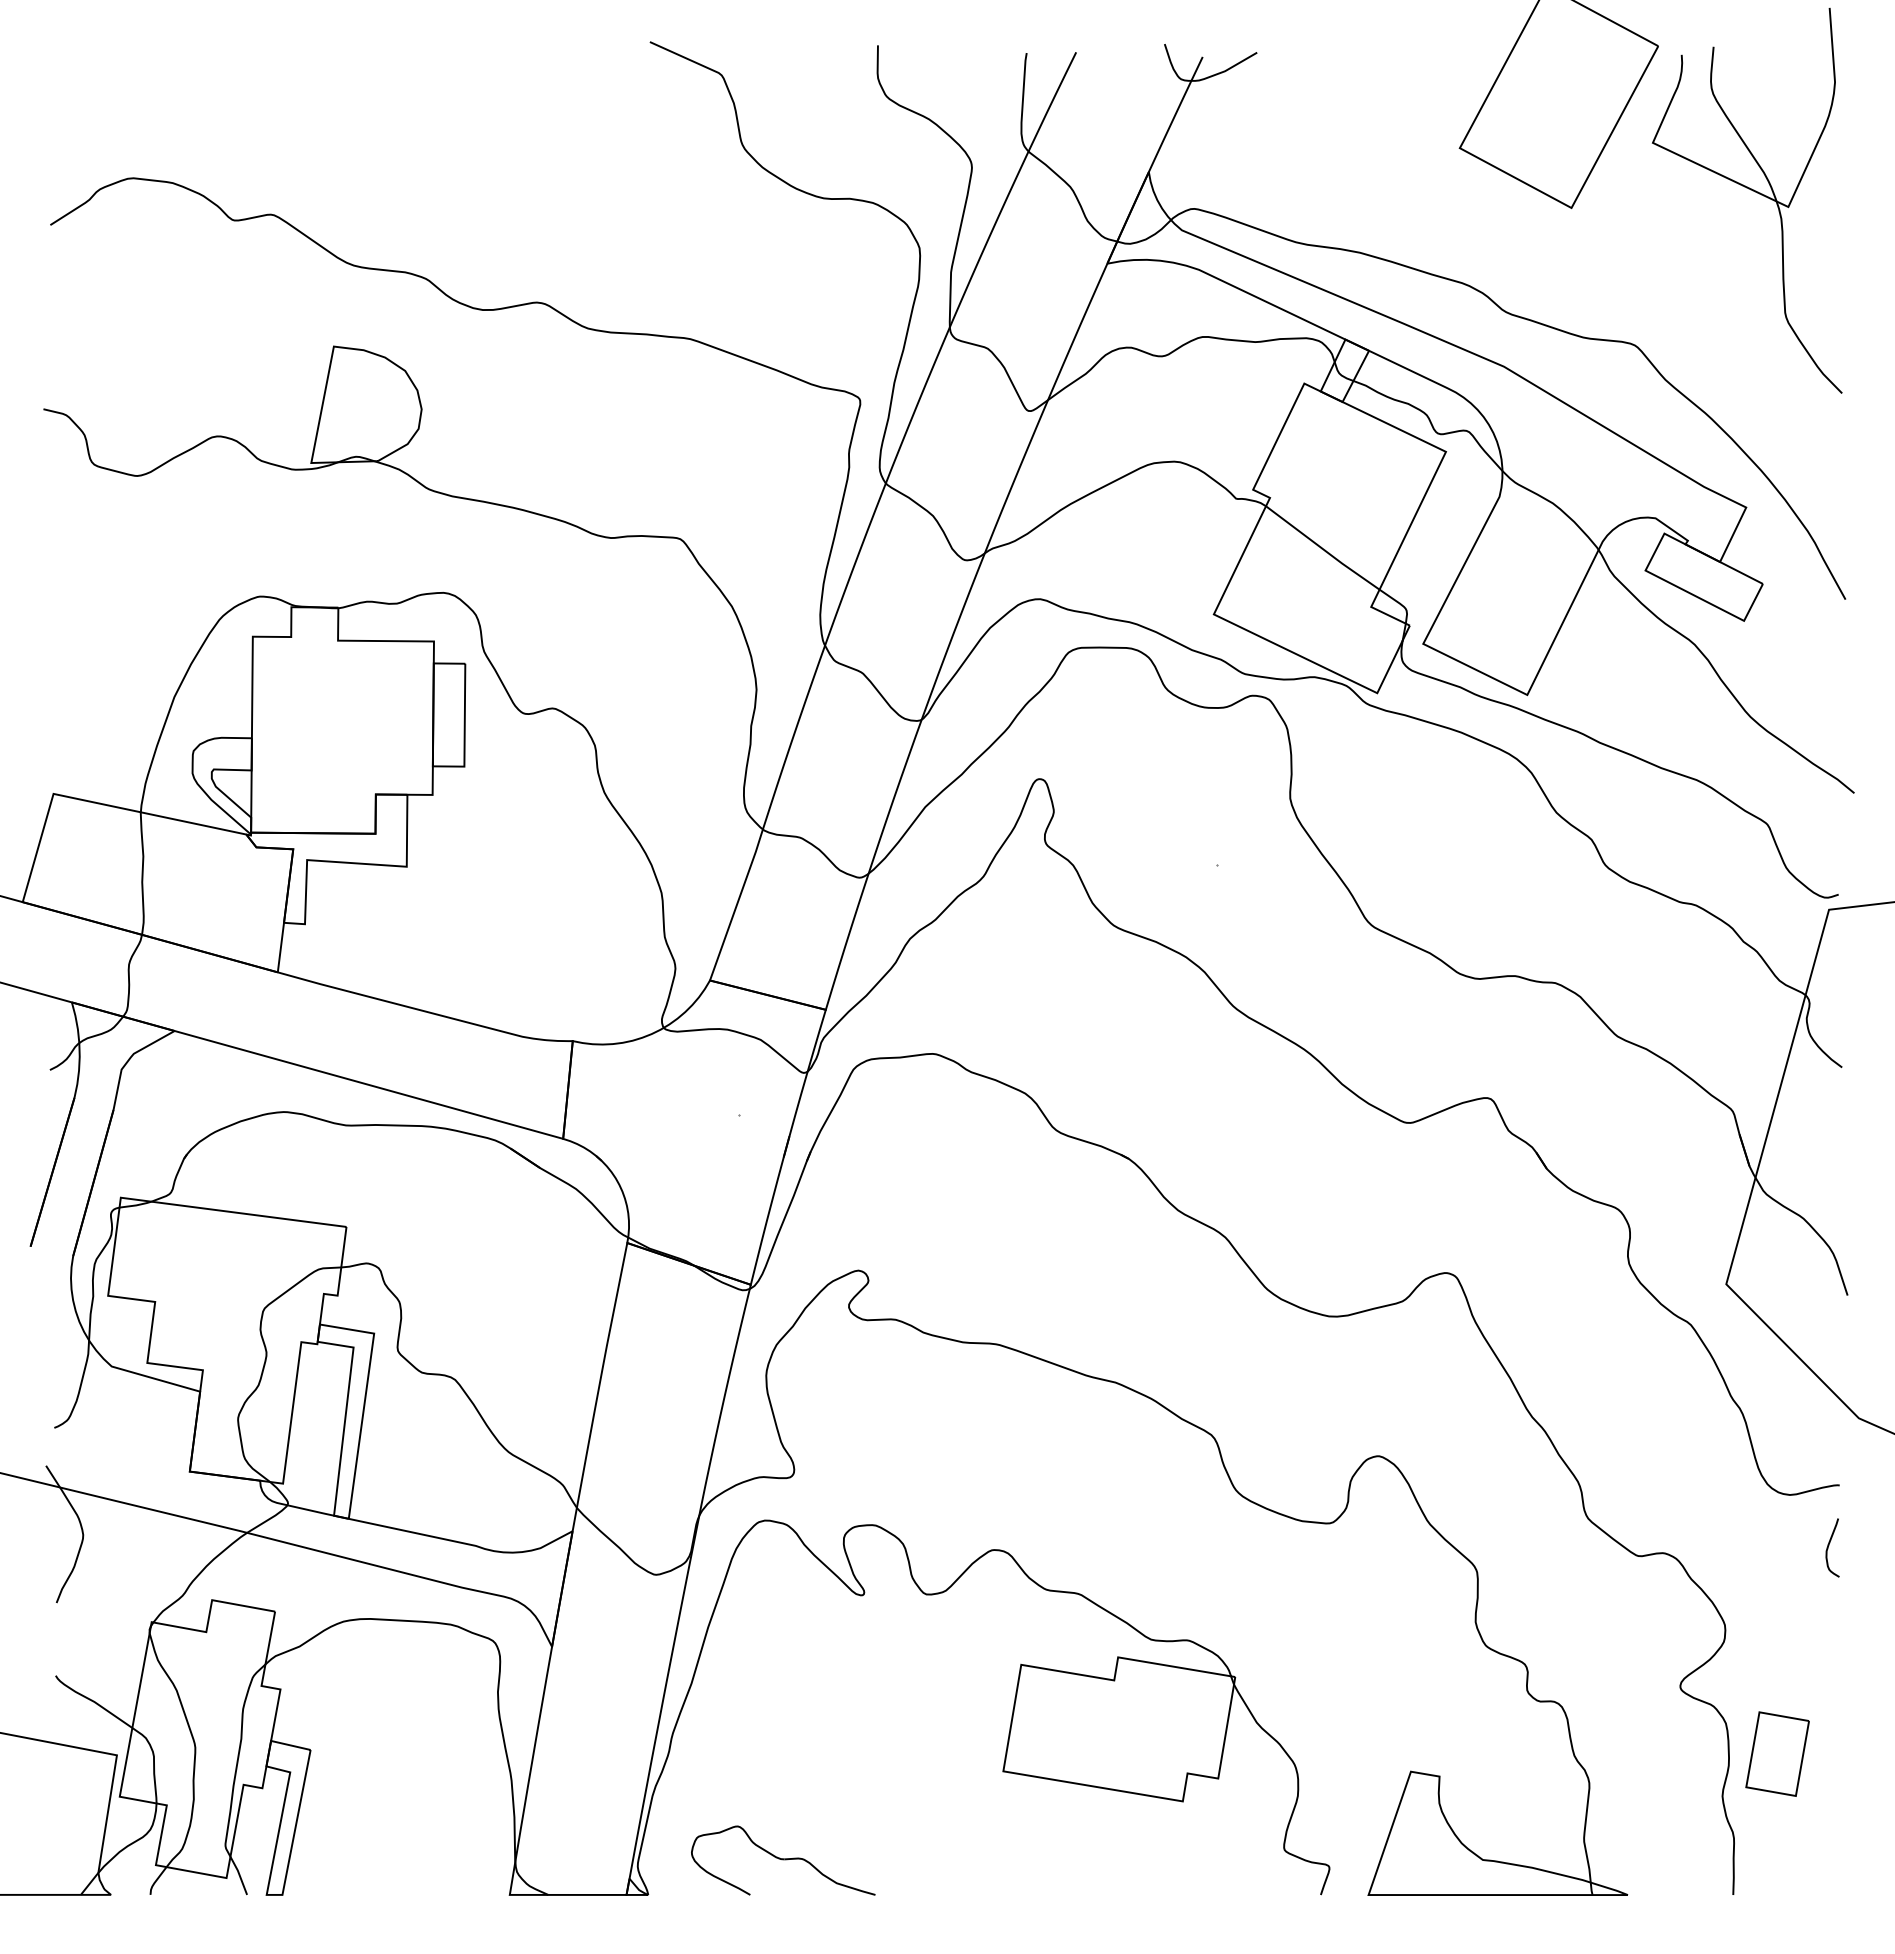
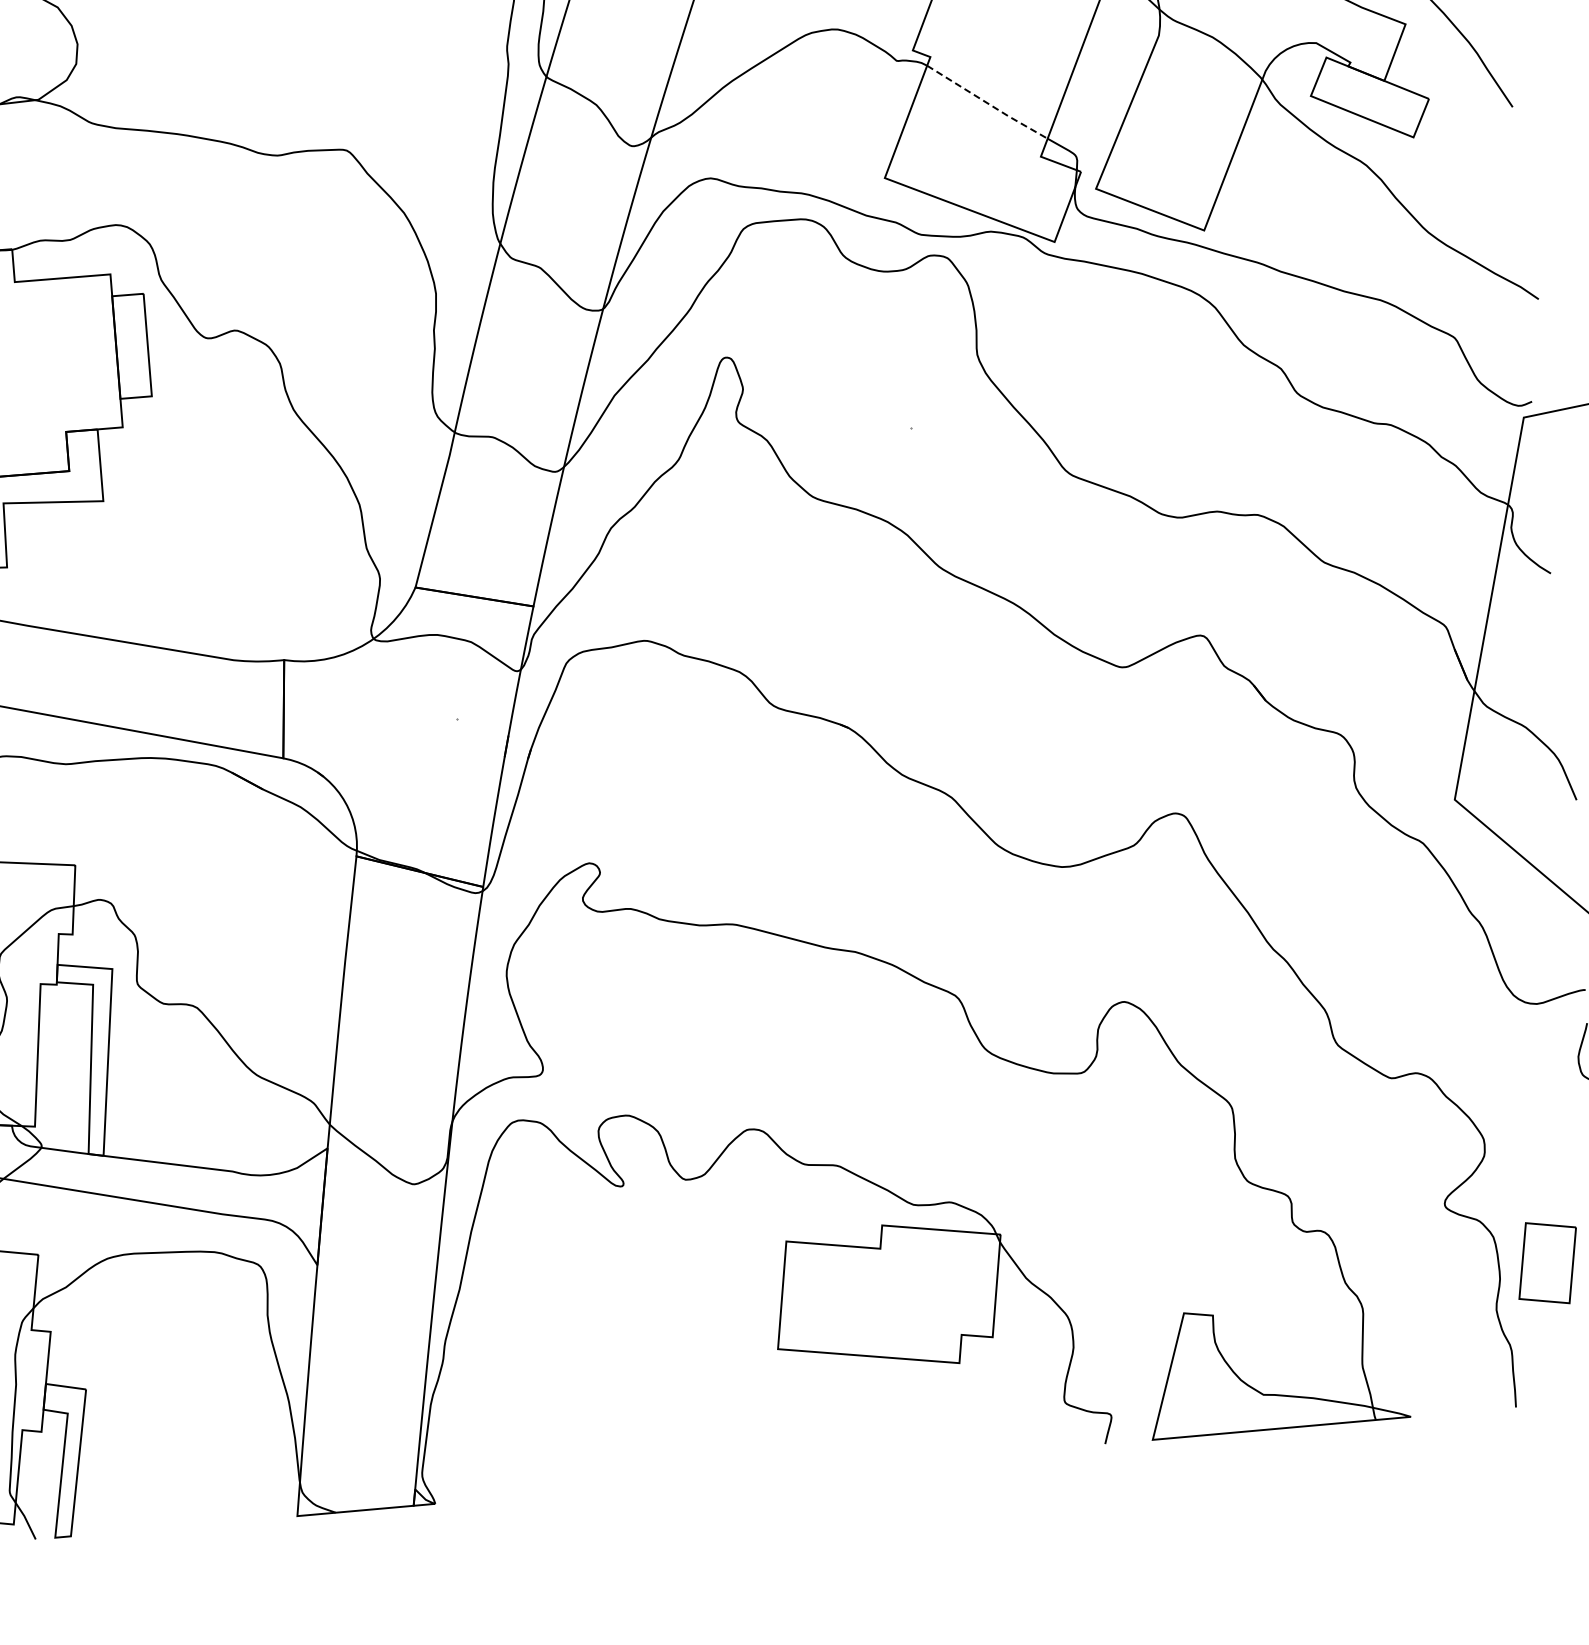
line: (1323, 549) -> (988, 103), solid -> dashed
part: (783, 1860) -> (566, 1457), removed

